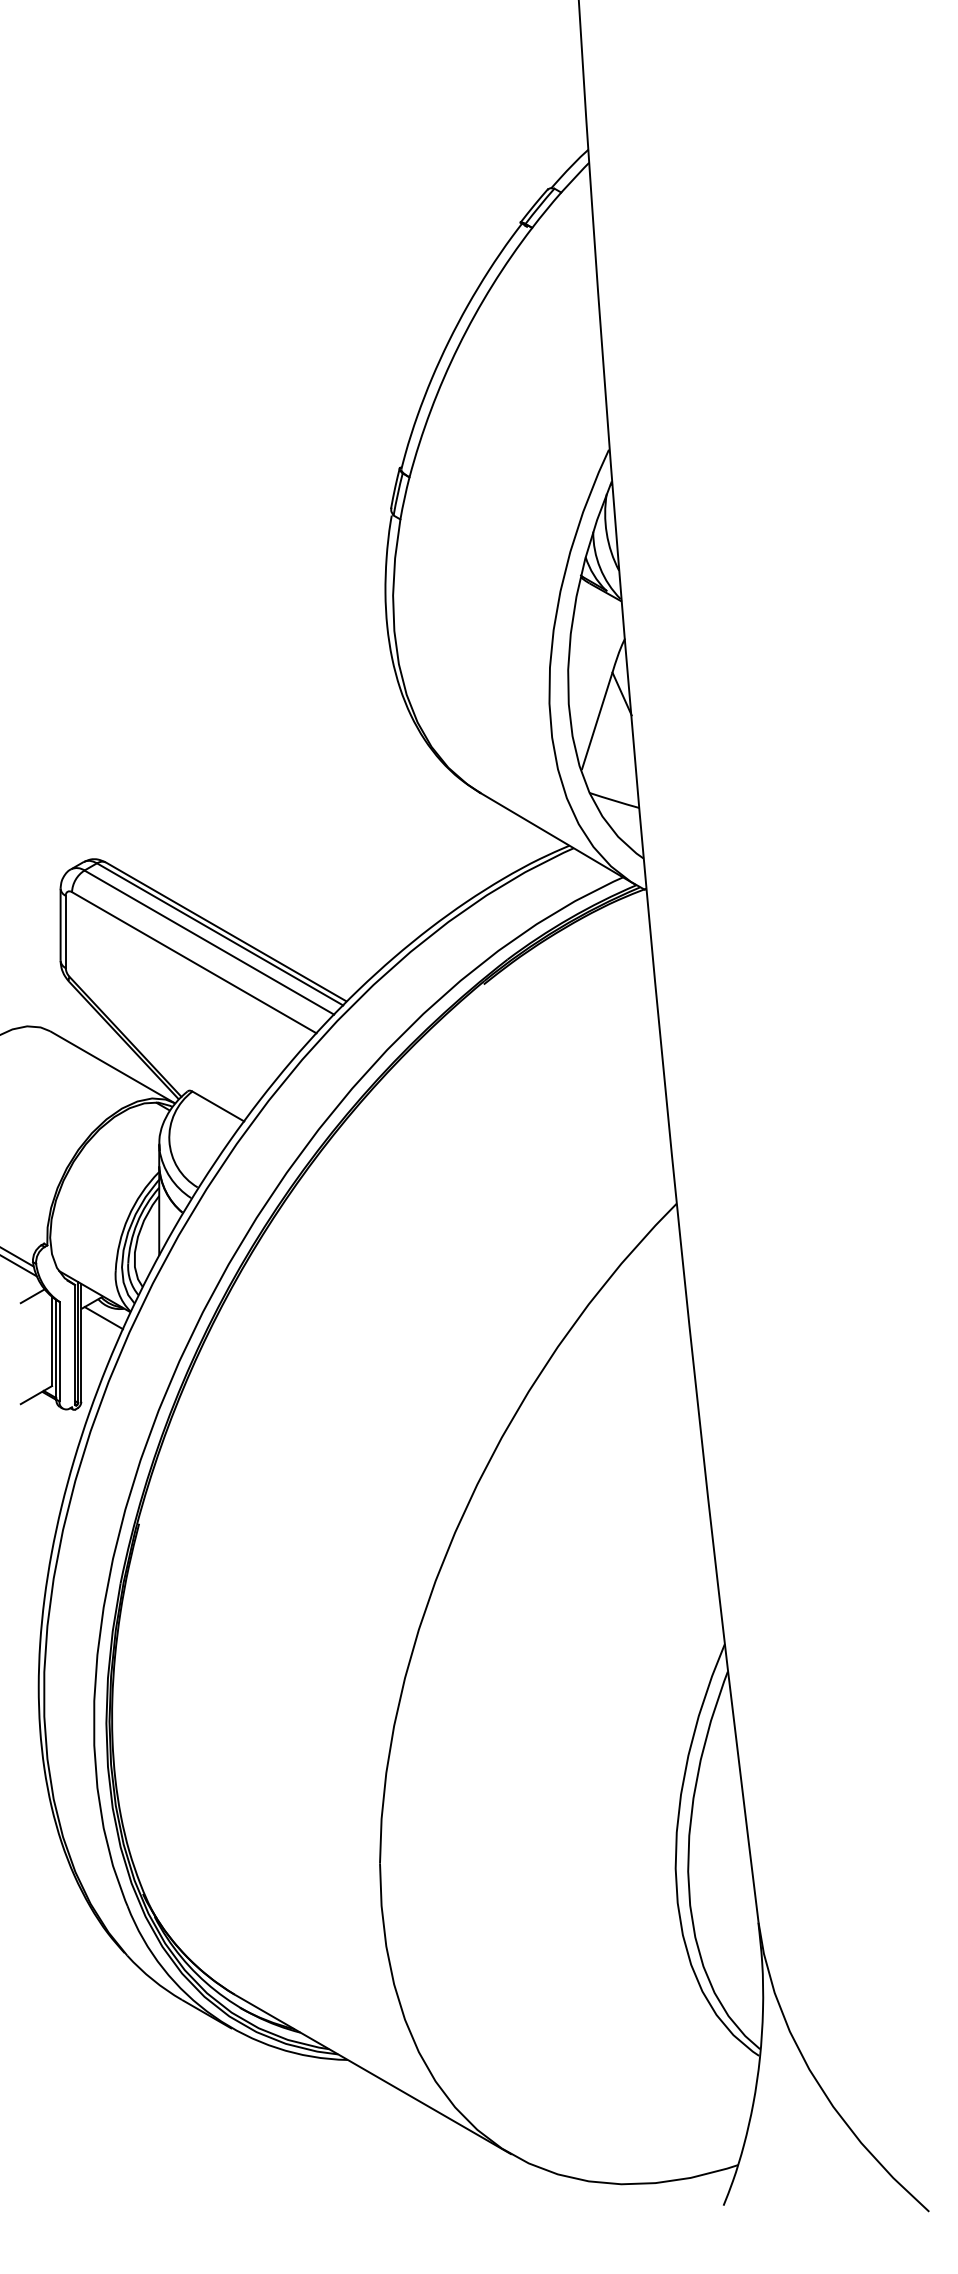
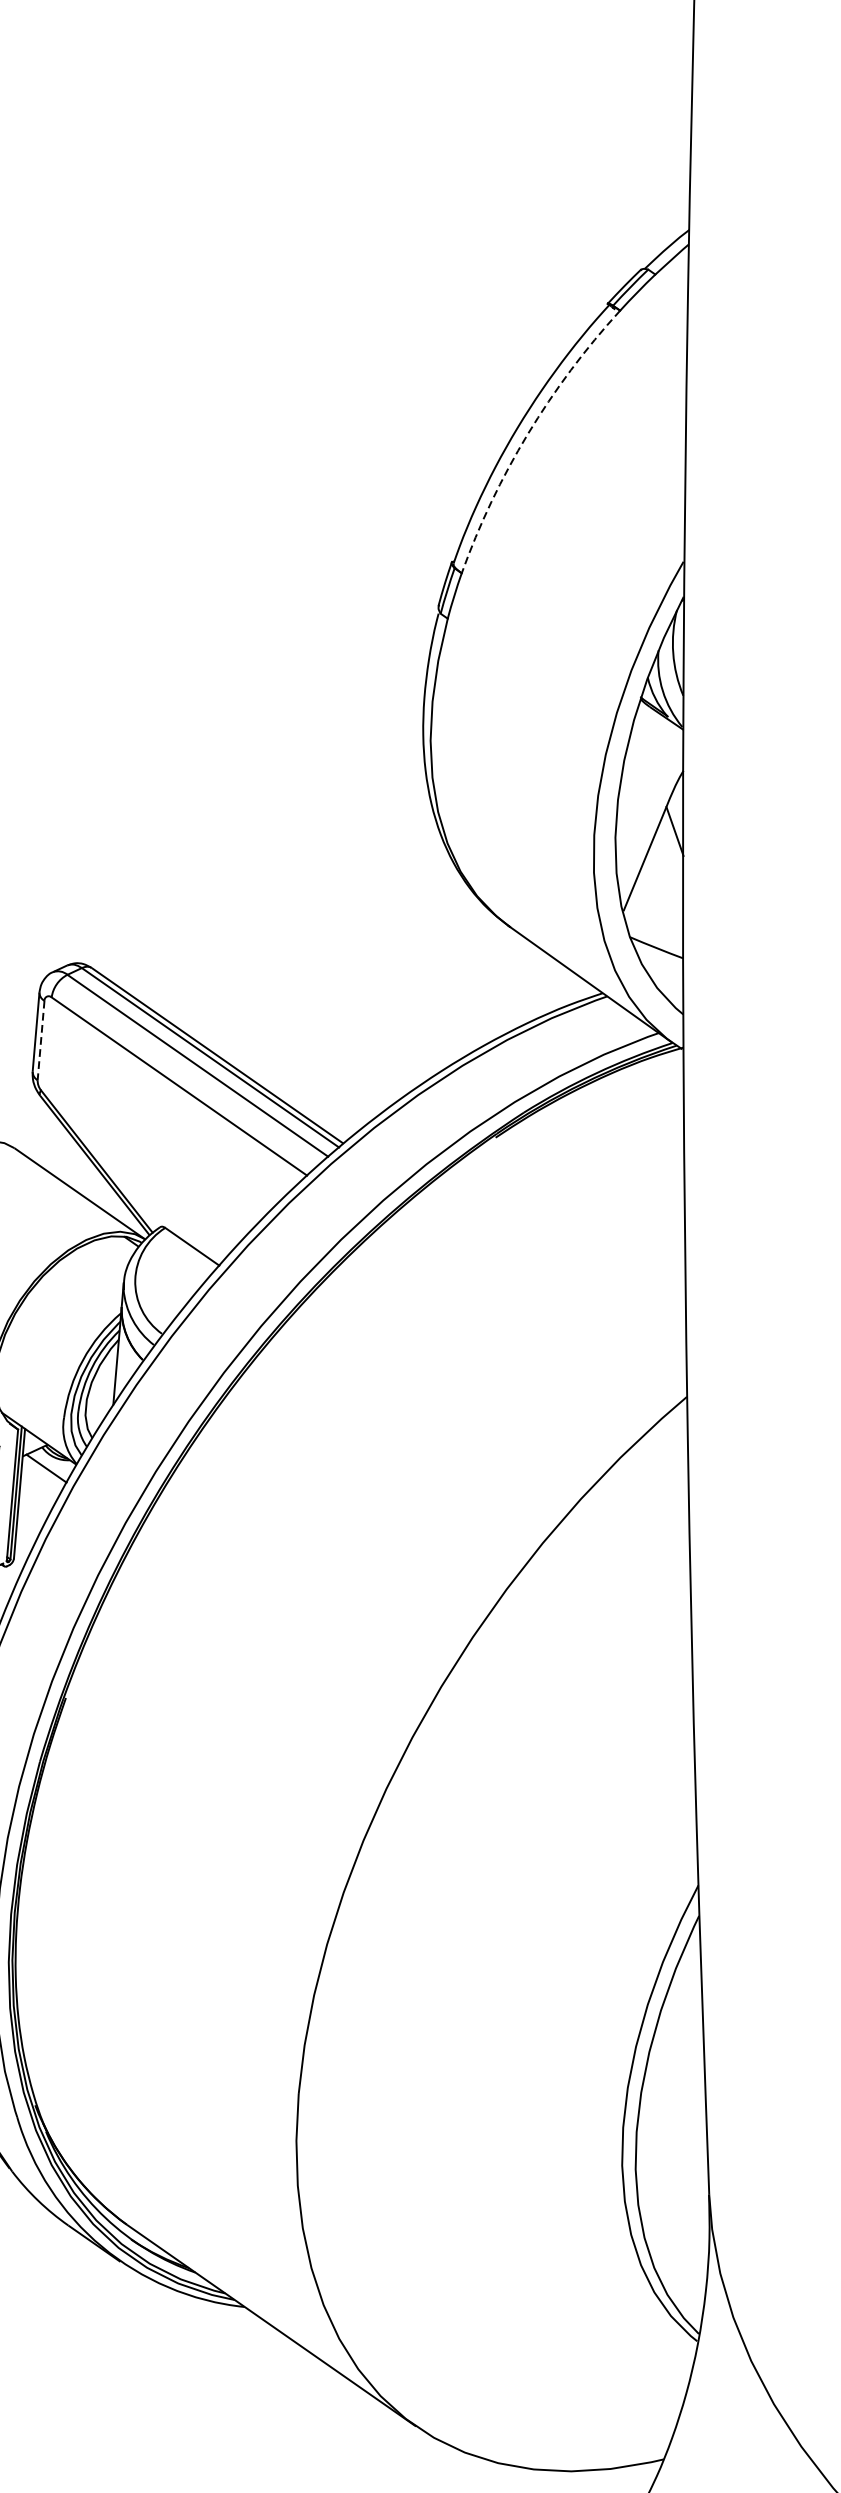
arc: (458, 346) -> (527, 434), solid -> dashed
line: (65, 932) -> (40, 1041), solid -> dashed

